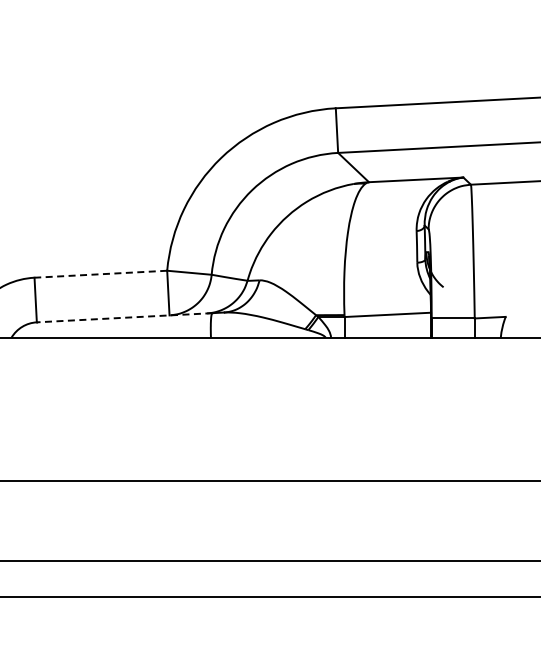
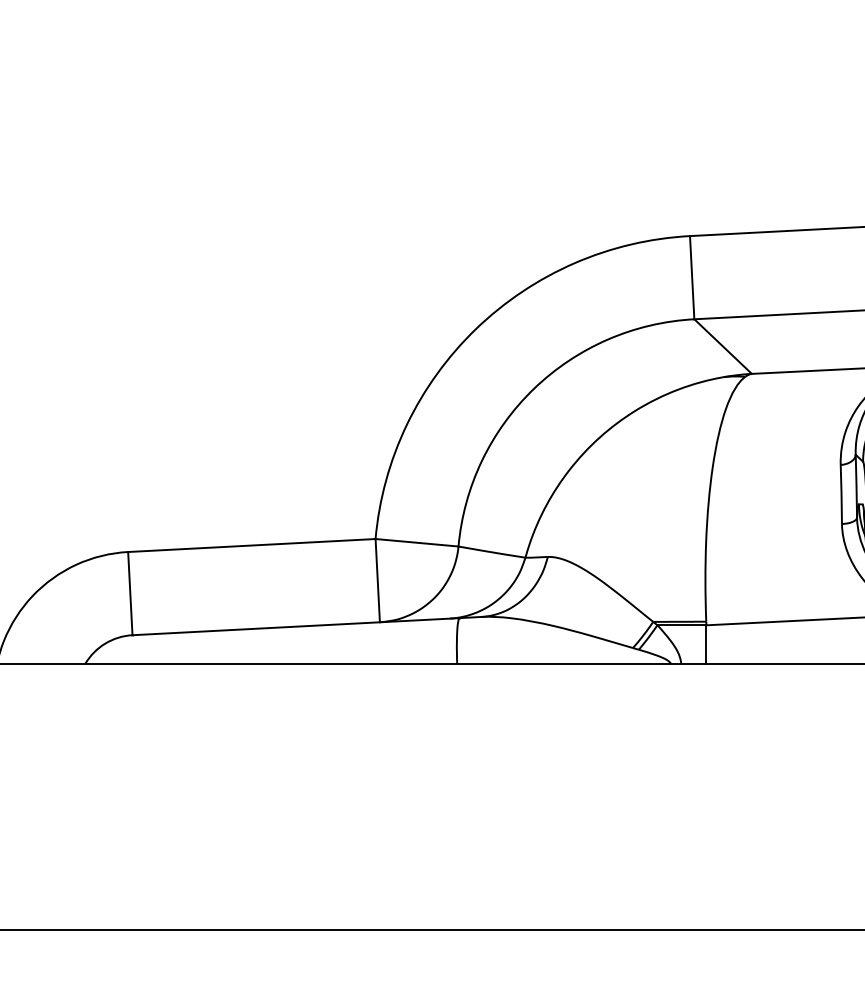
line: (100, 274) -> (251, 545), dashed -> solid
line: (124, 317) -> (295, 626), dashed -> solid

